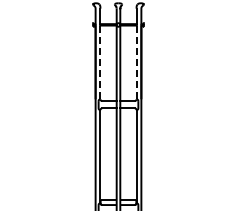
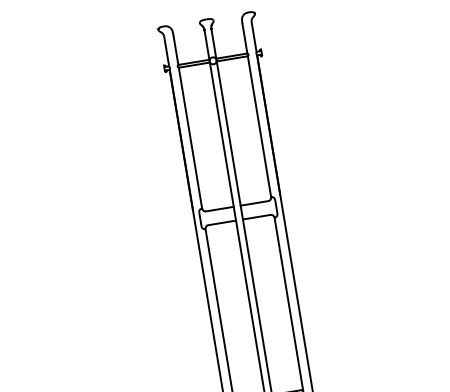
line: (100, 62) -> (190, 138), dashed -> solid
line: (136, 62) -> (259, 126), dashed -> solid

